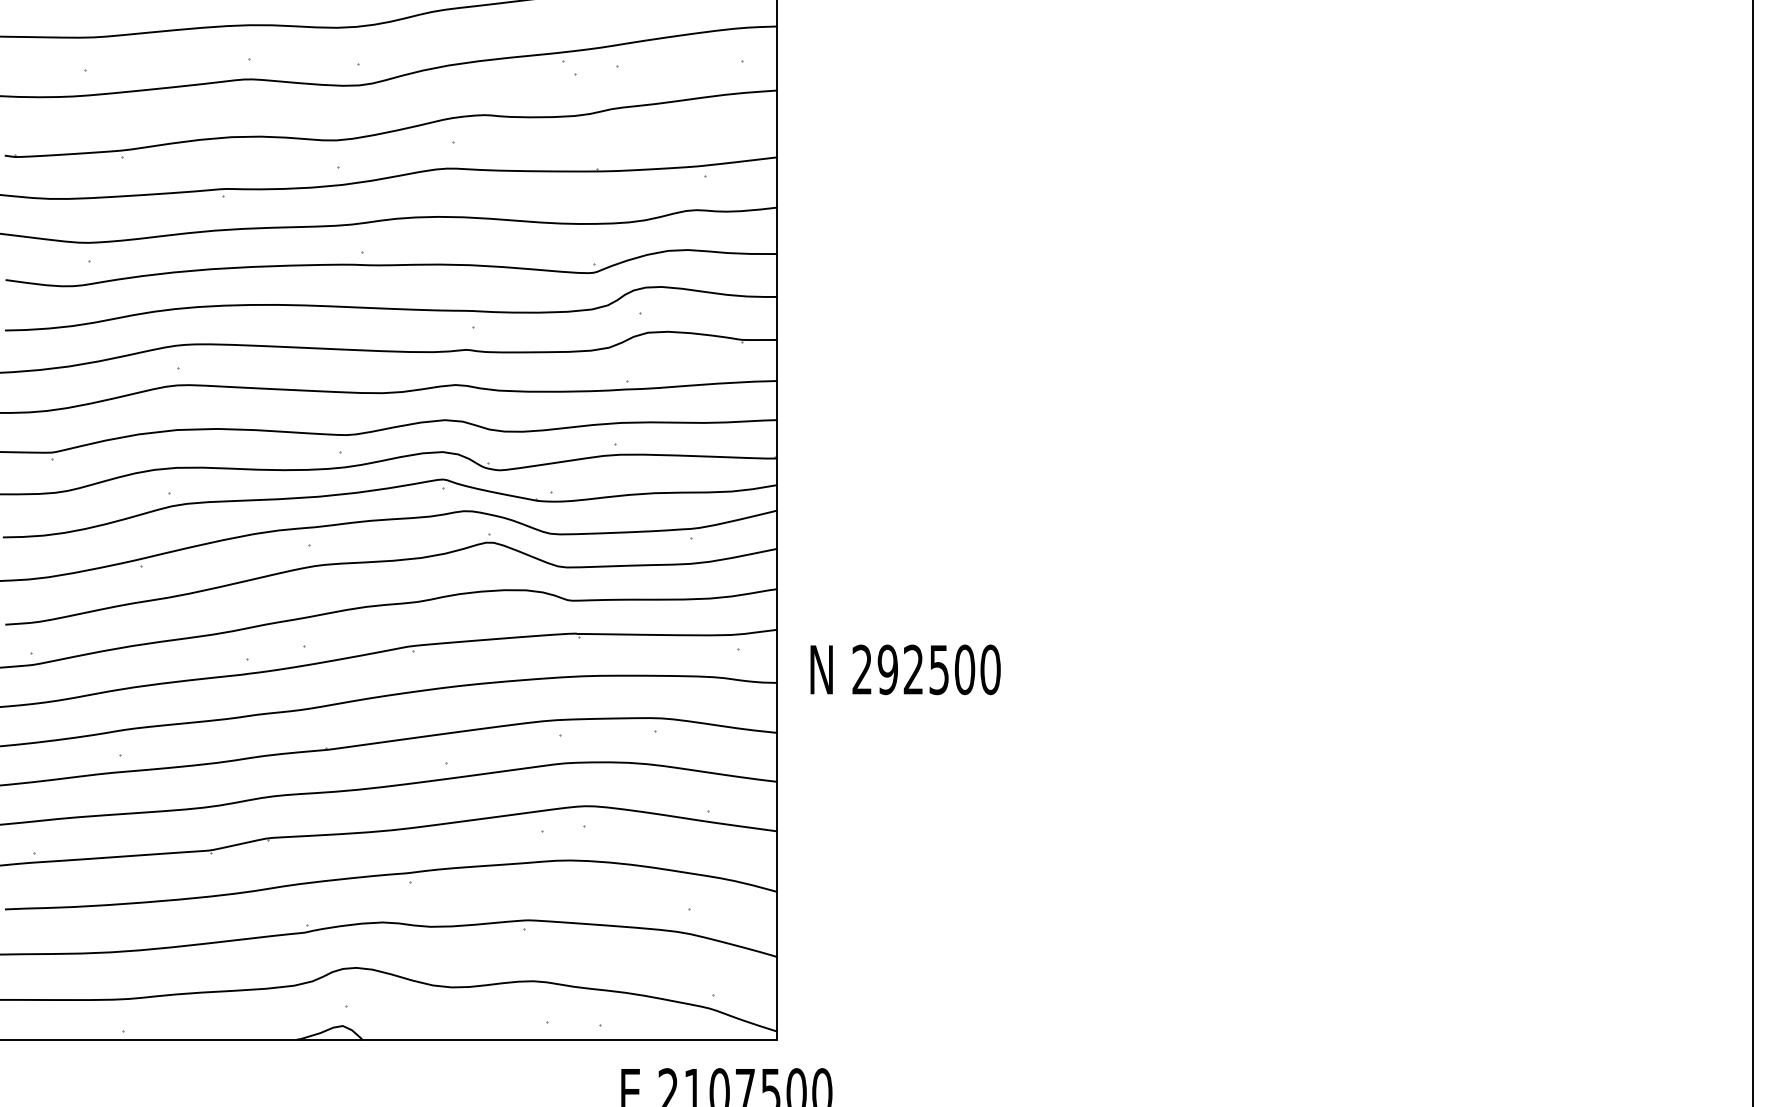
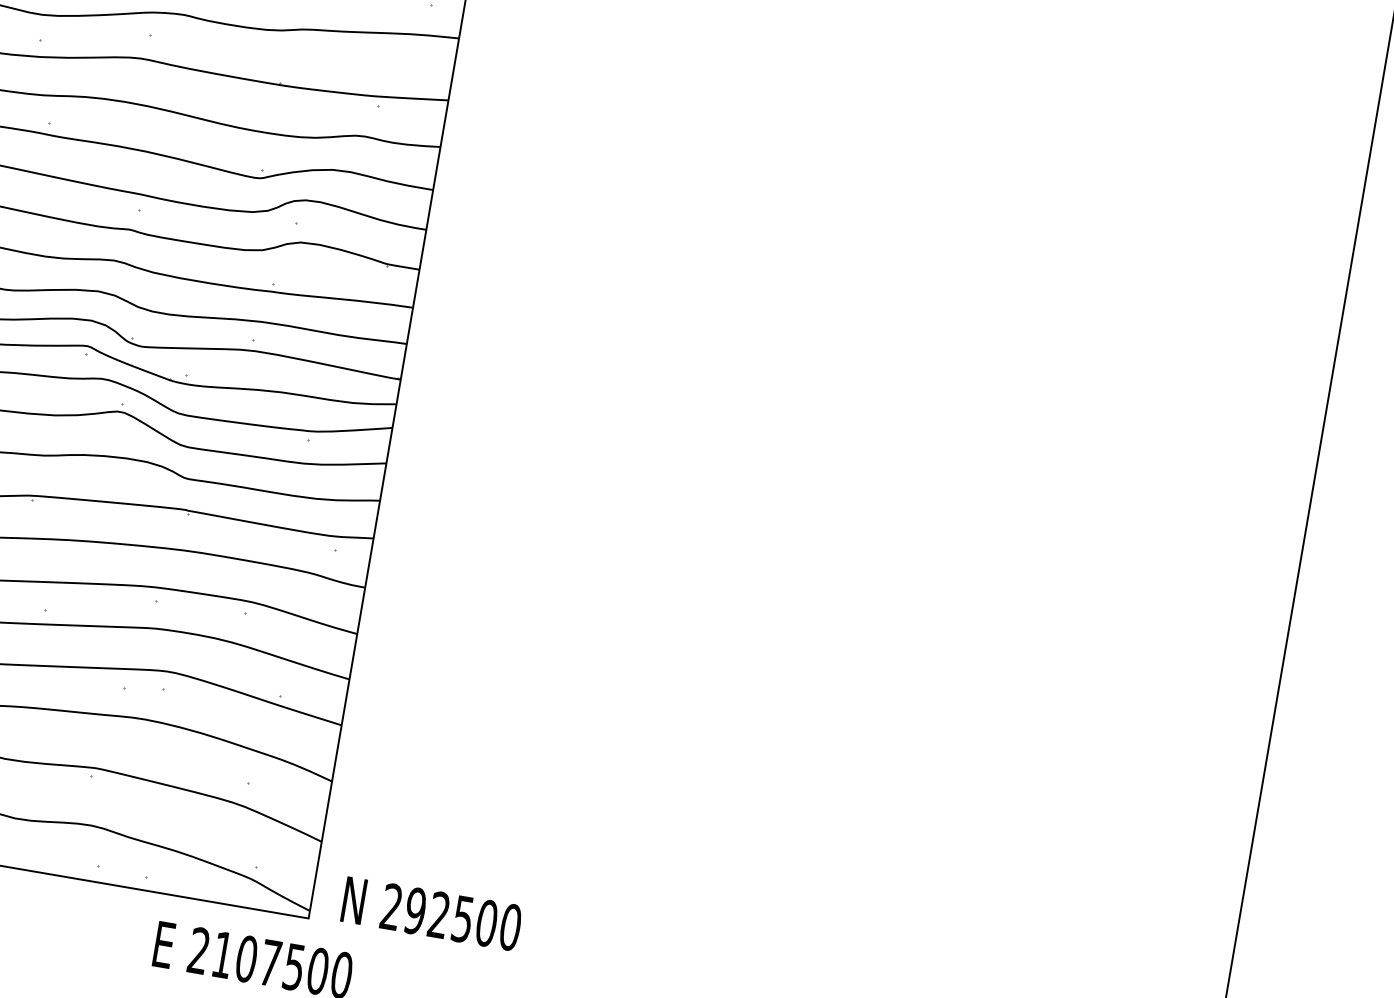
text: (905, 669) -> (431, 913), moved

